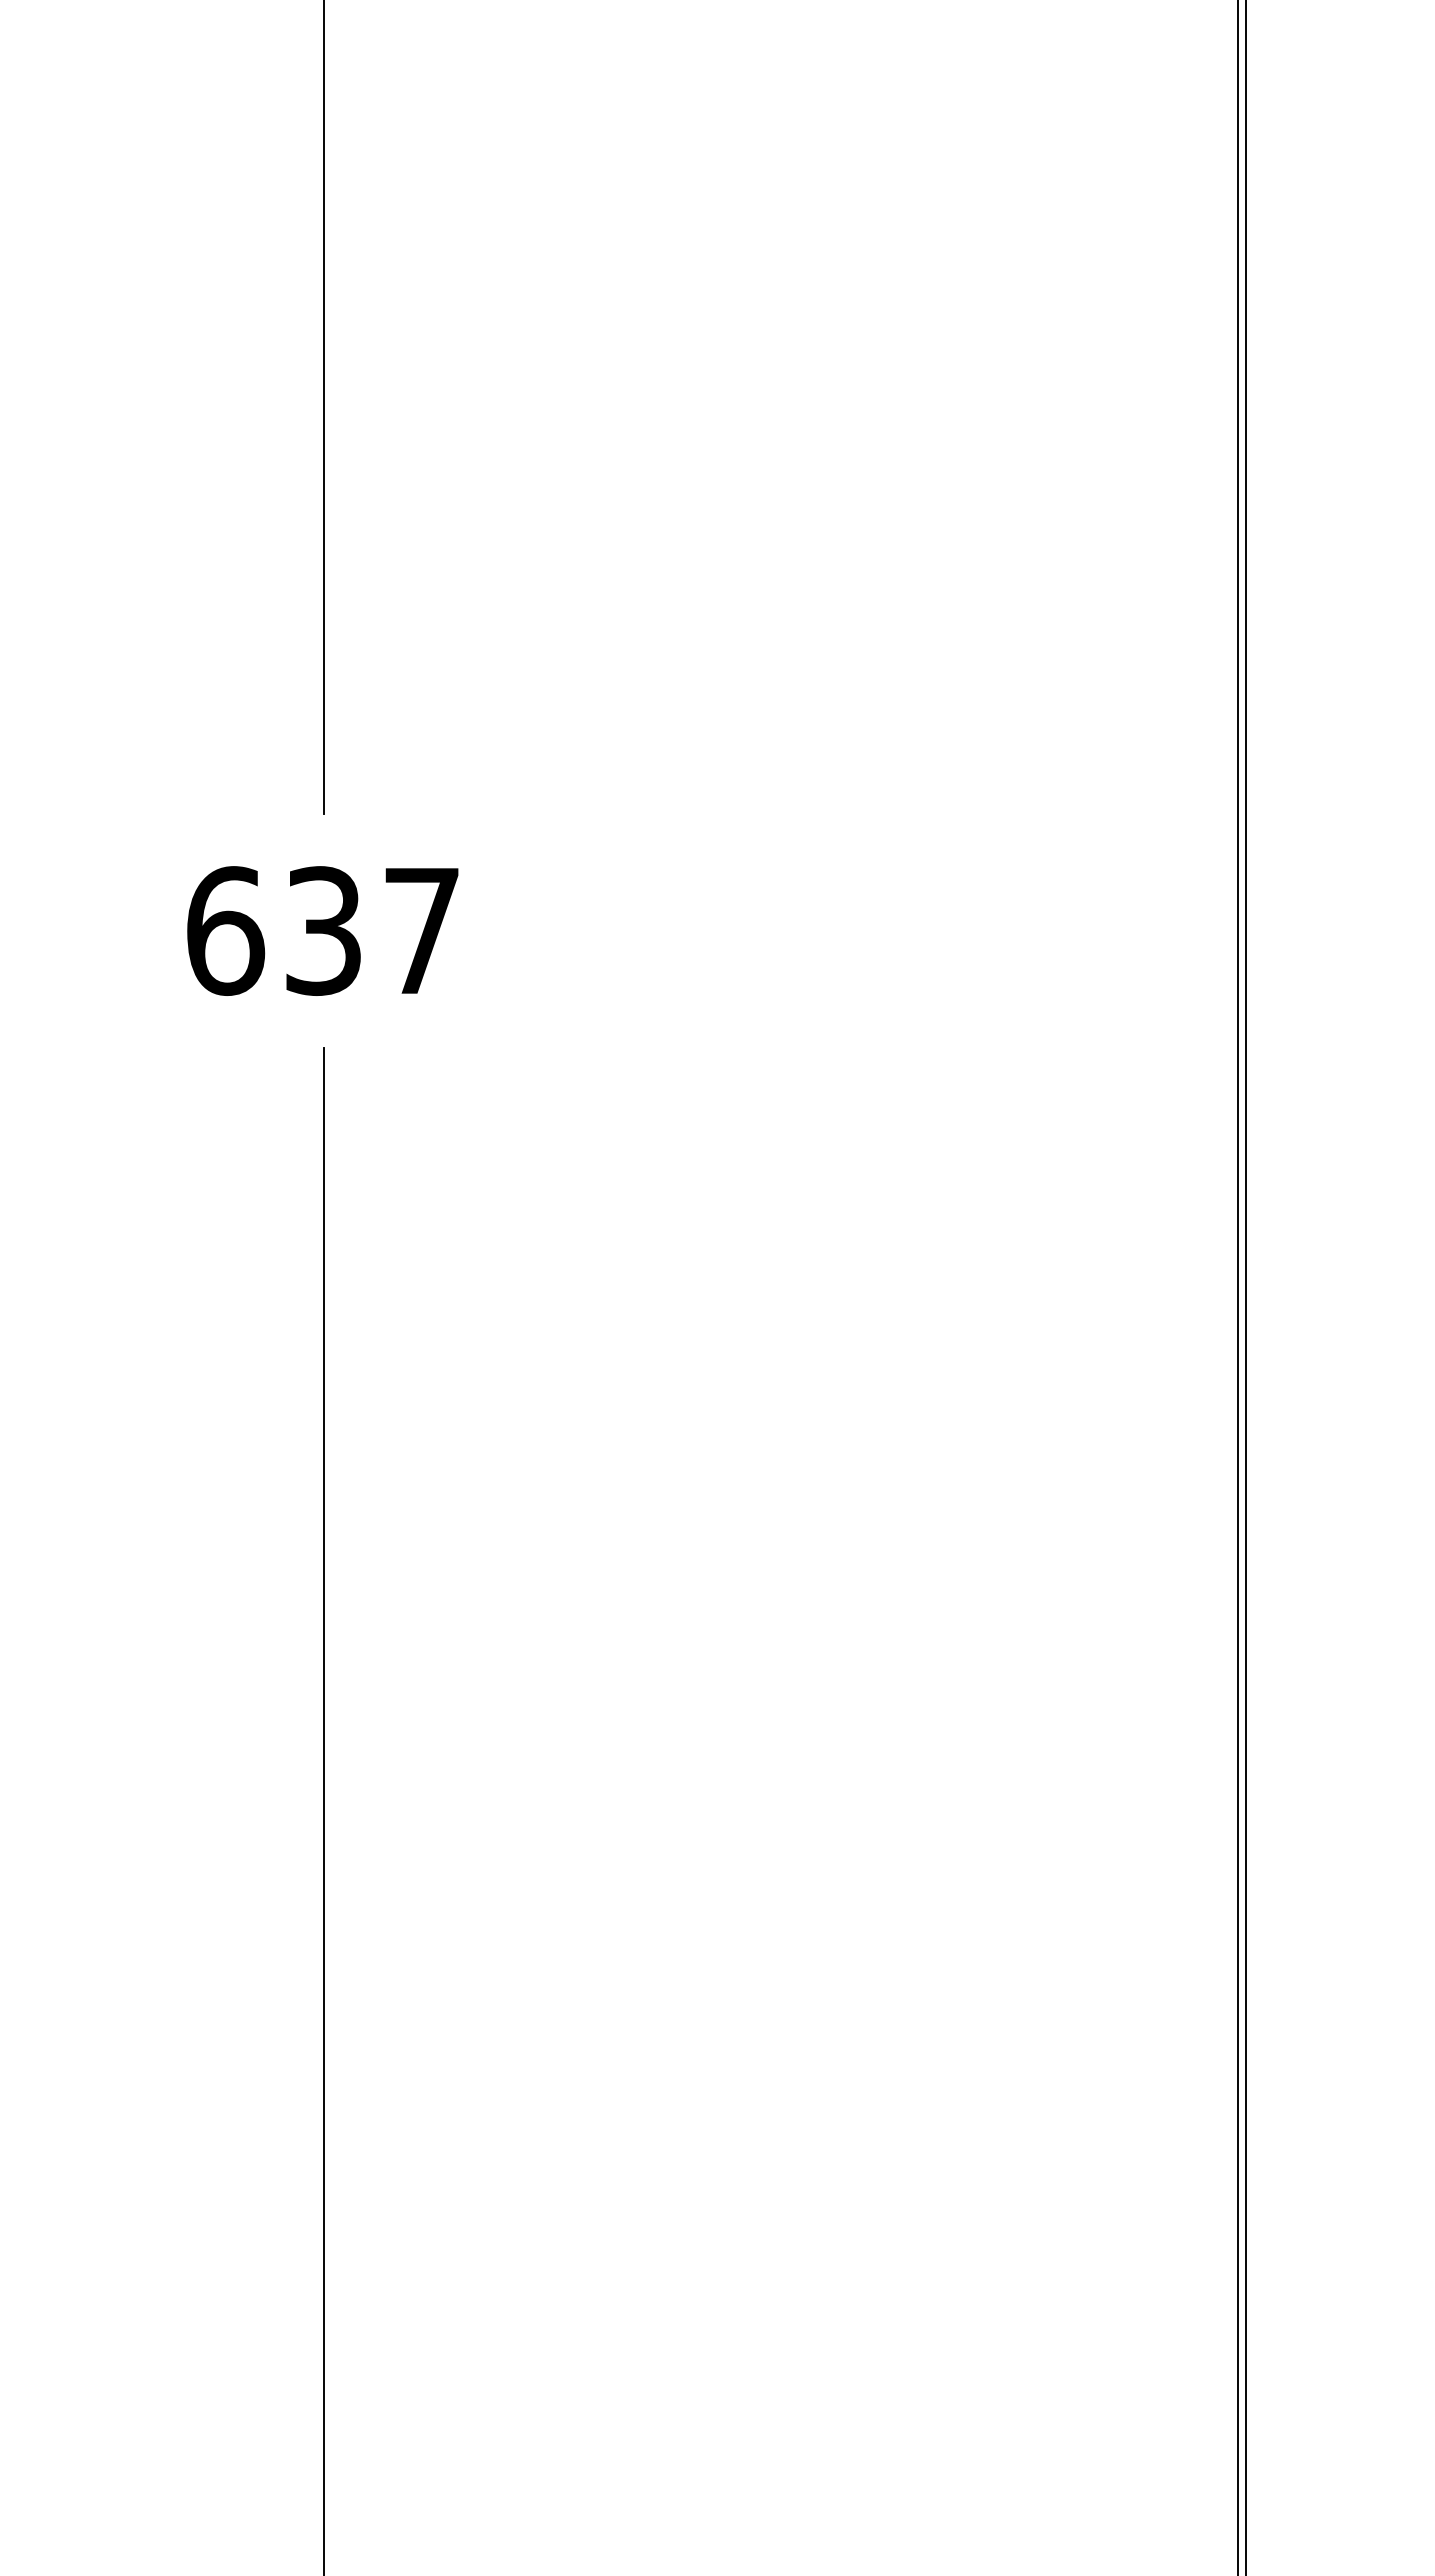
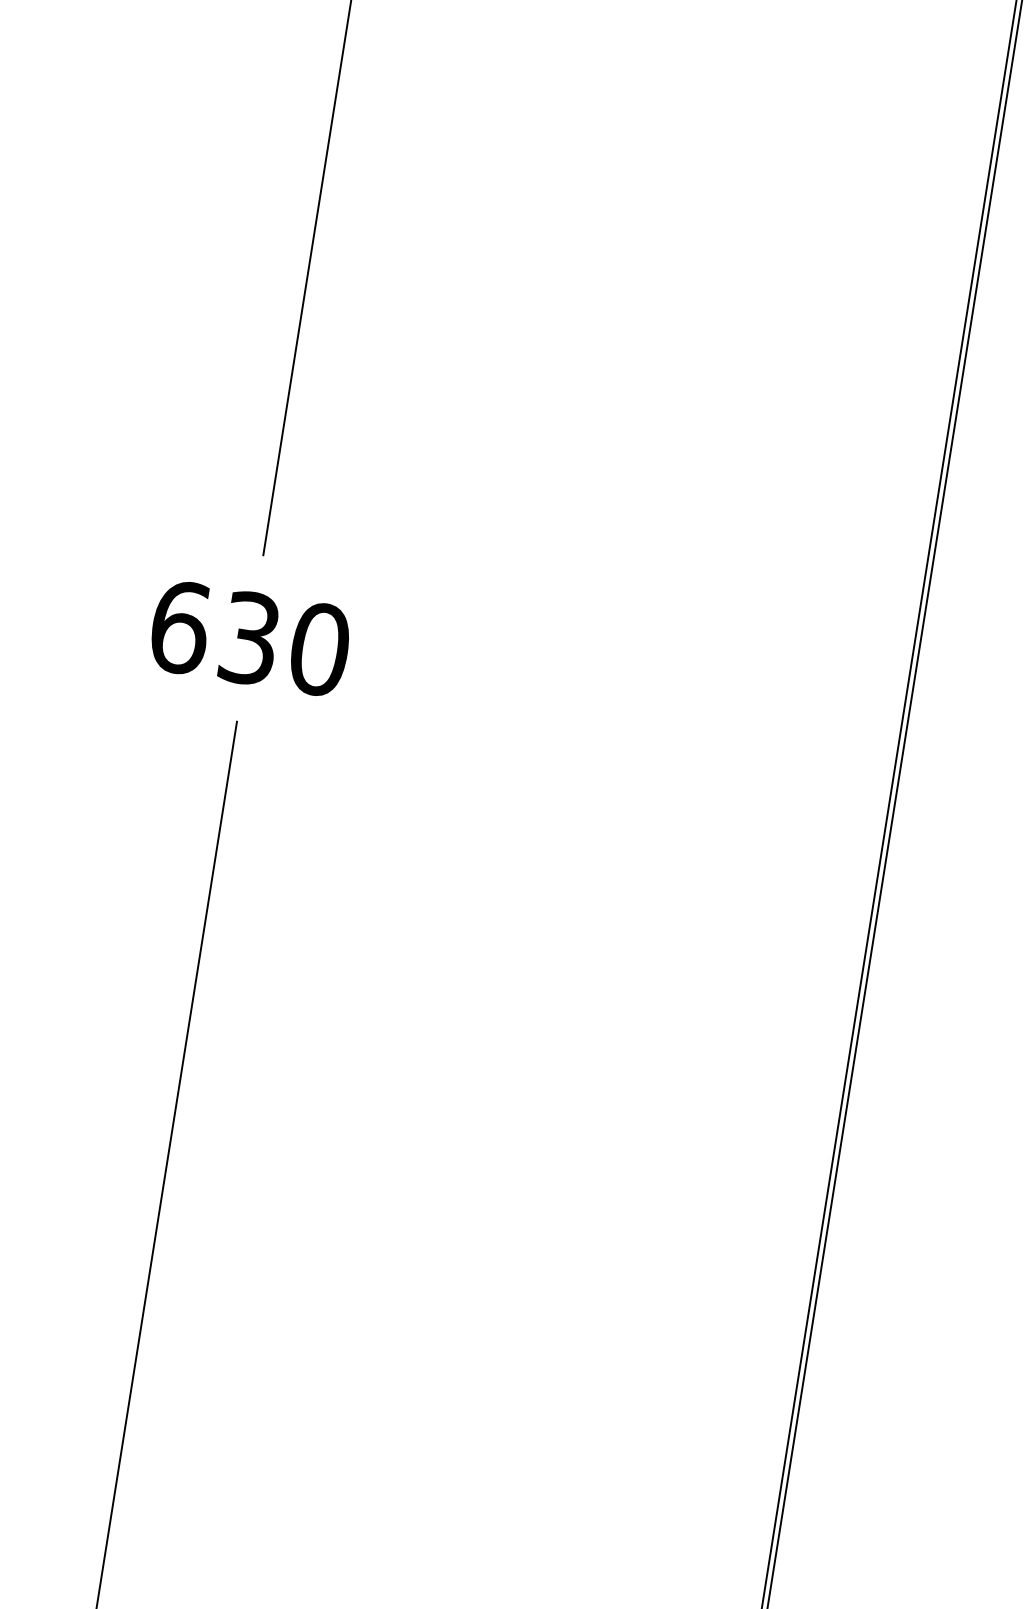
text: (422, 930) -> (320, 649), 637 -> 630

